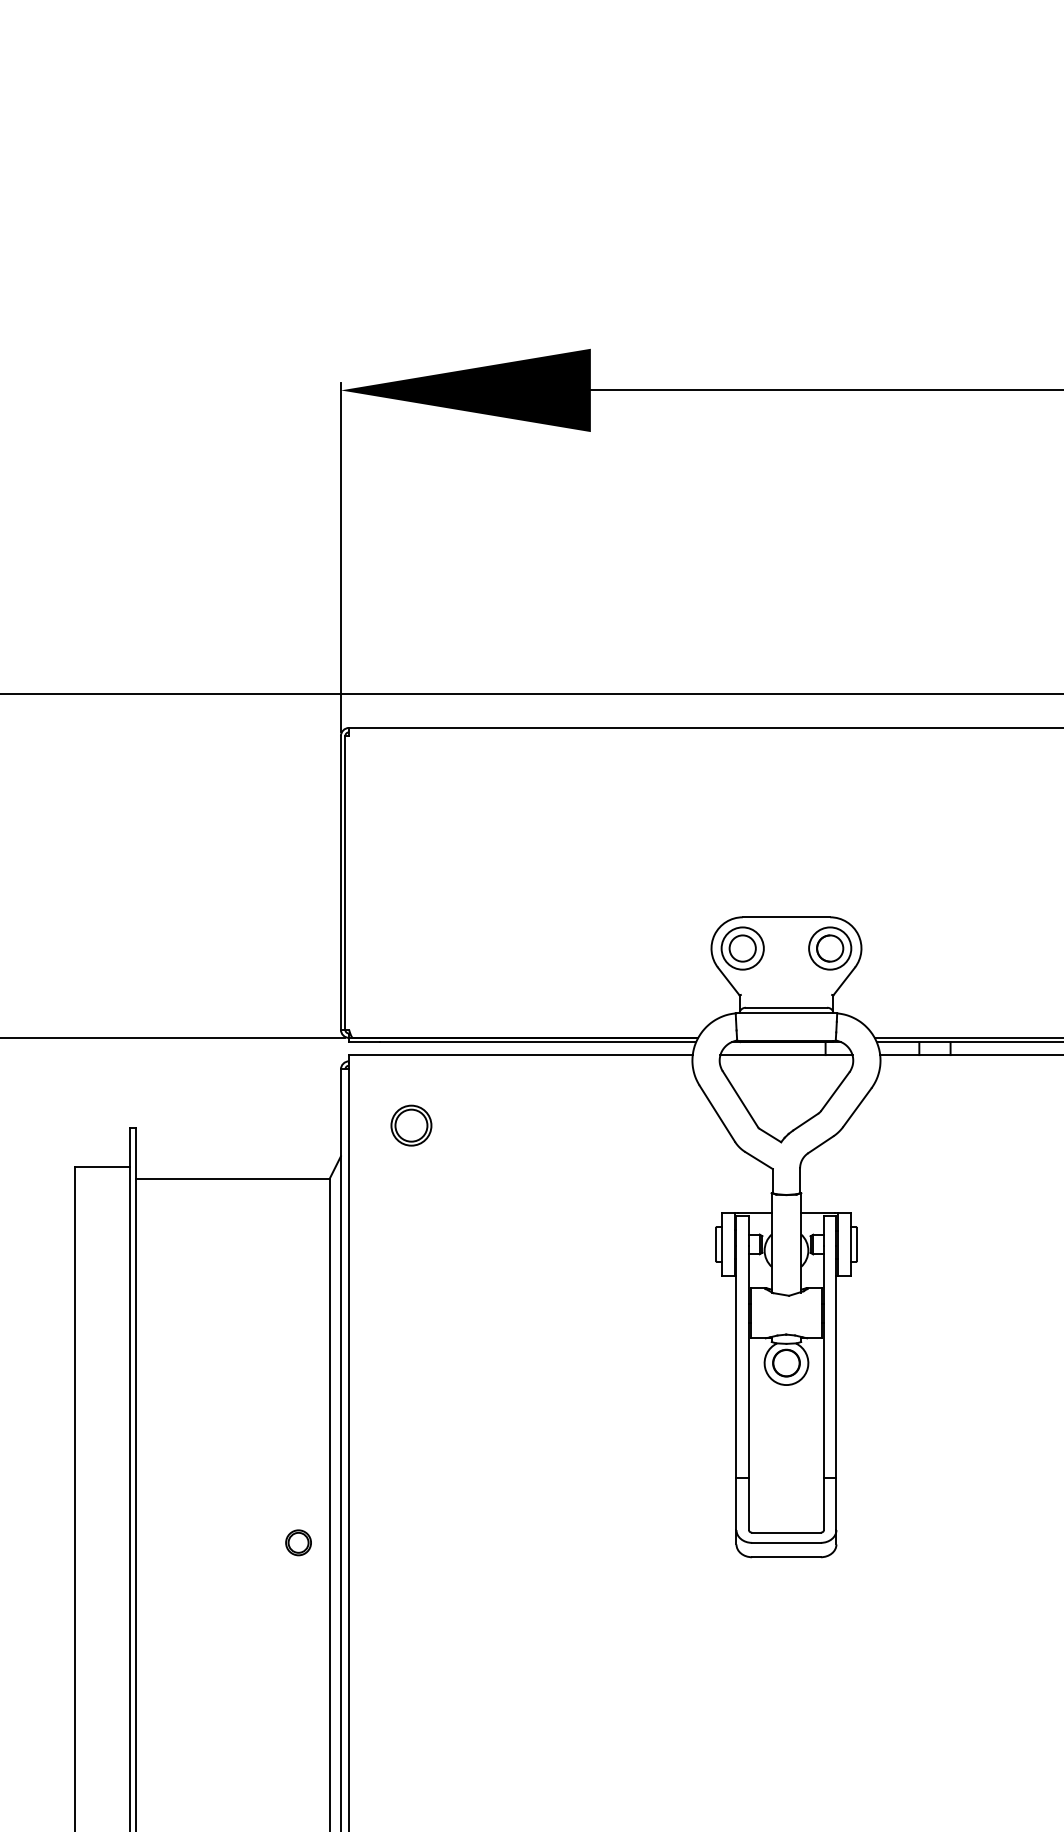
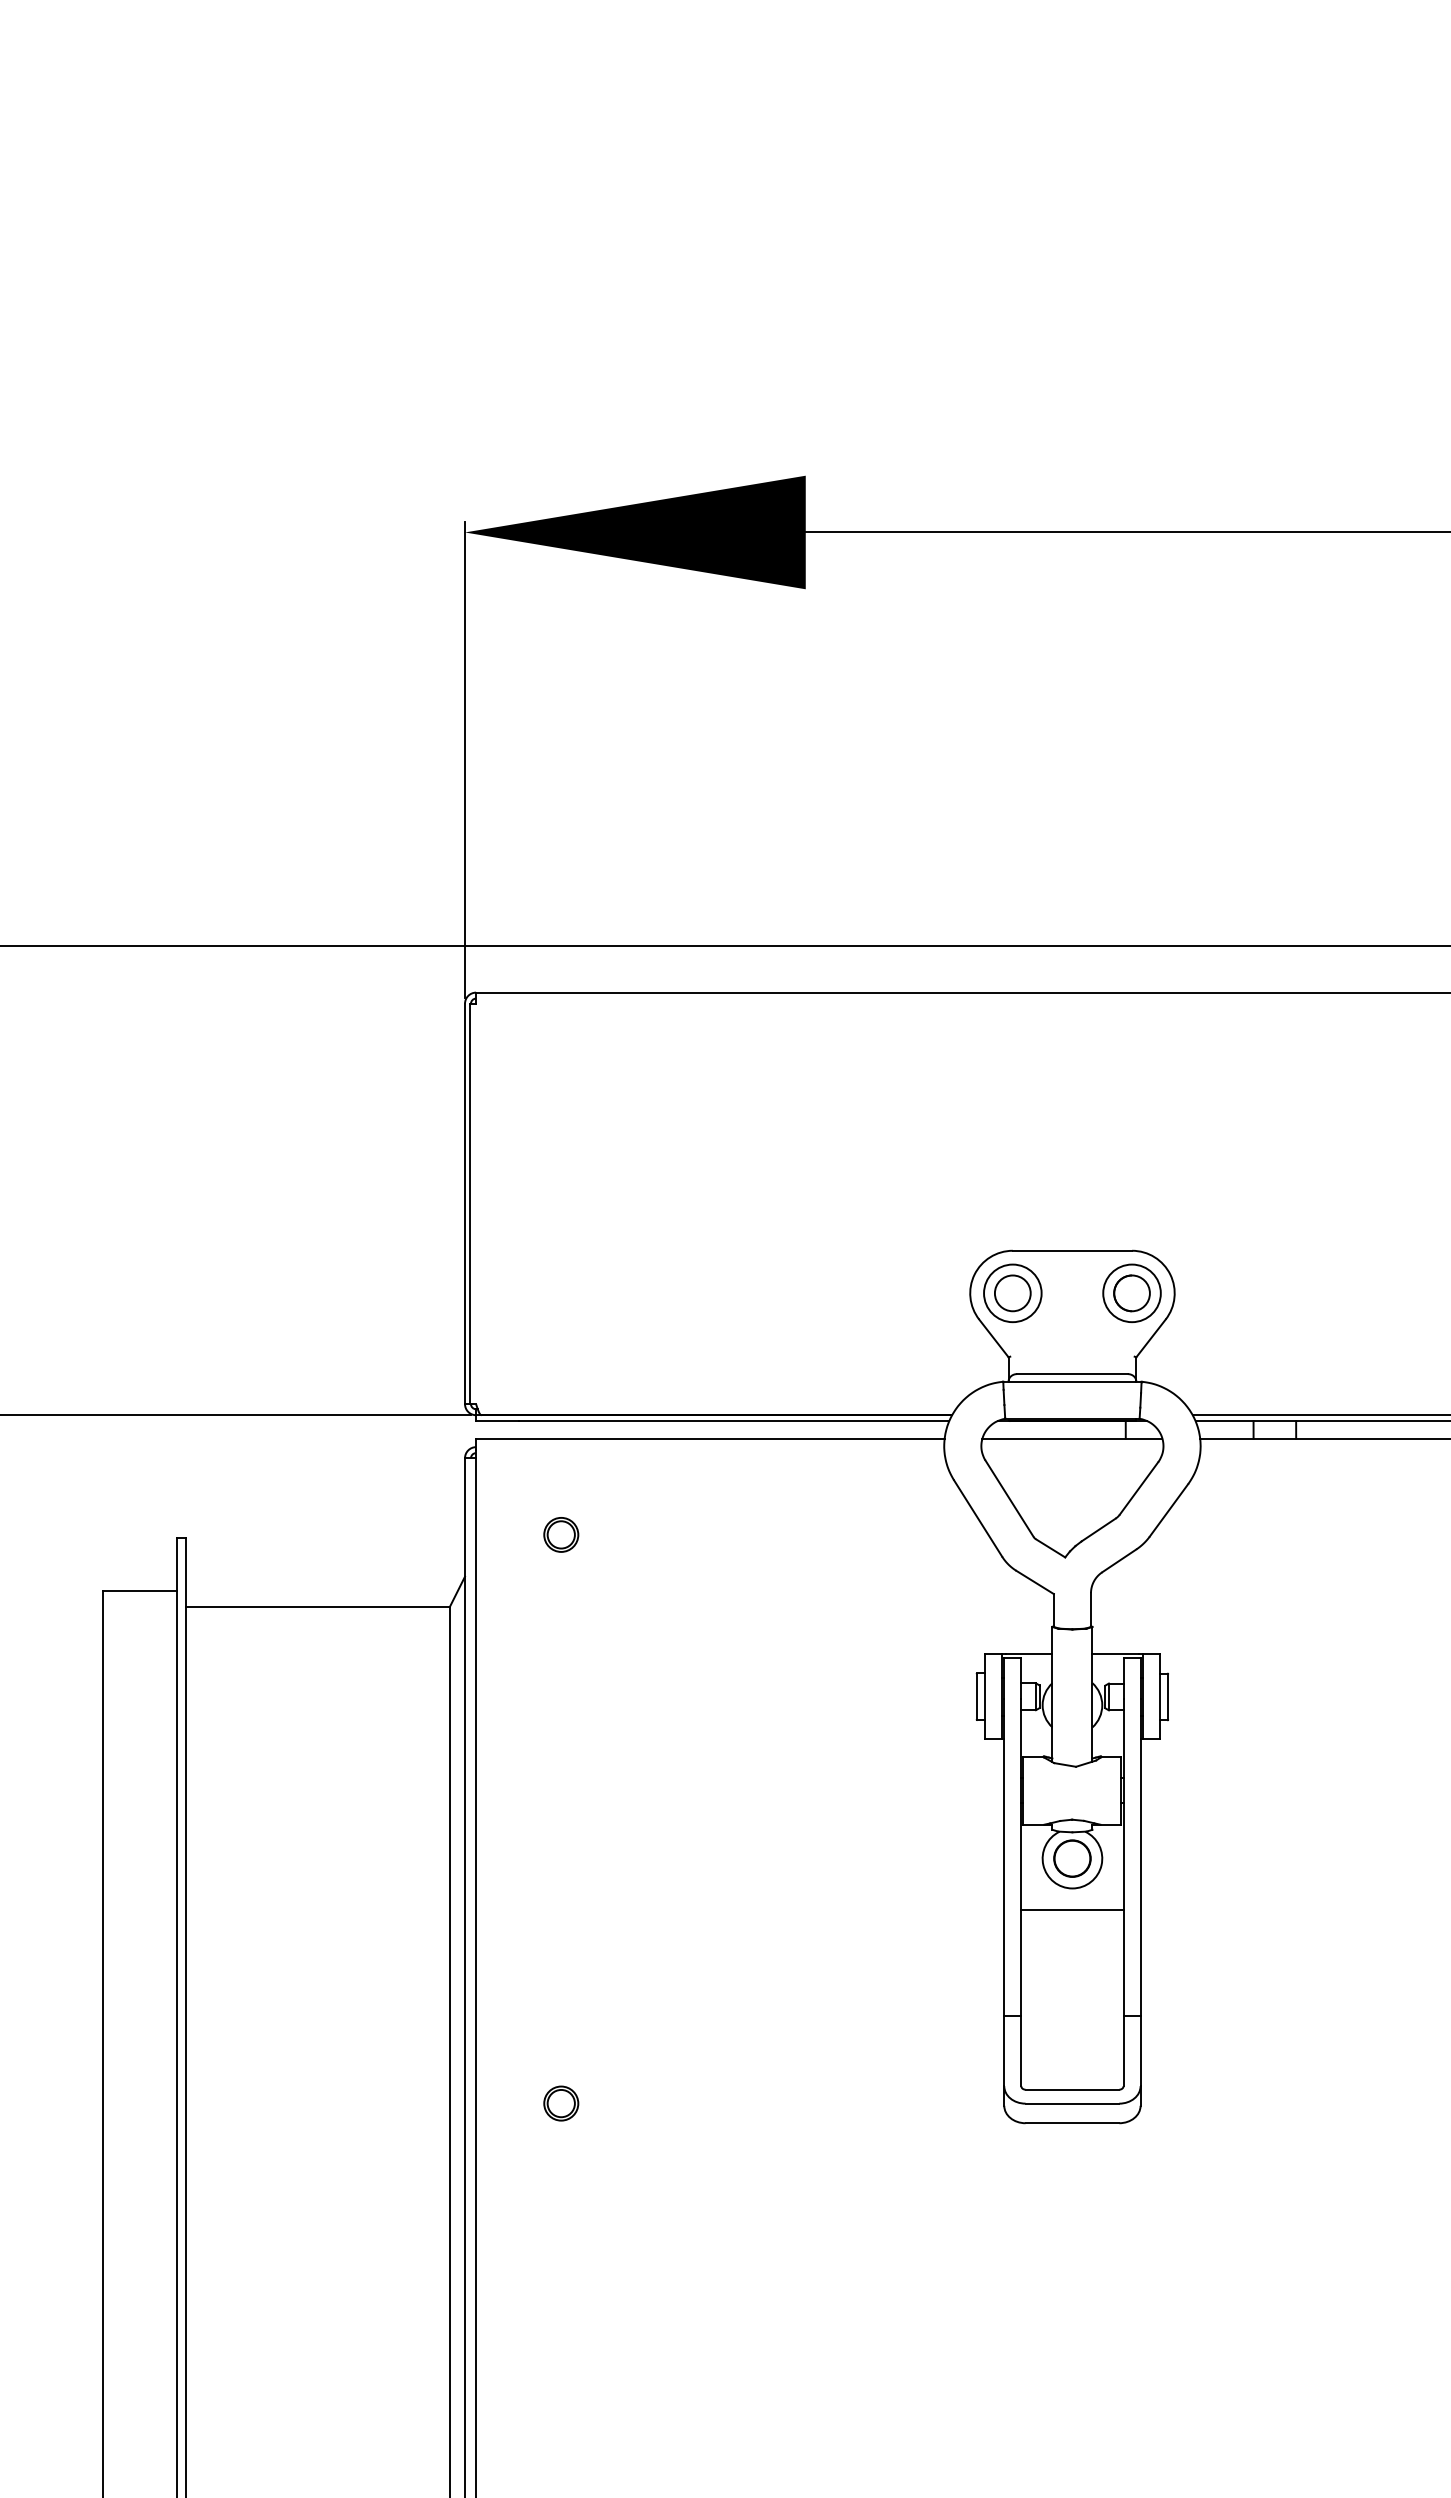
part: (411, 1125) -> (561, 1534), size x0.62
line: (786, 1400) -> (1072, 1909), added
part: (298, 1542) -> (561, 2103), moved

